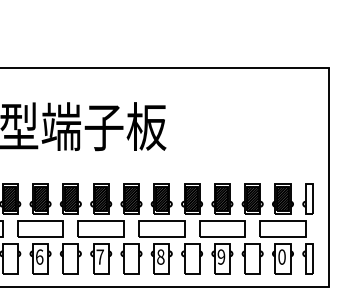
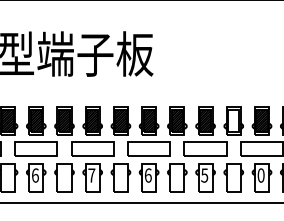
hatch: (252, 198) -> (233, 120), removed
text: (160, 256) -> (147, 174), 8 -> 6
text: (221, 256) -> (204, 174), 9 -> 5

